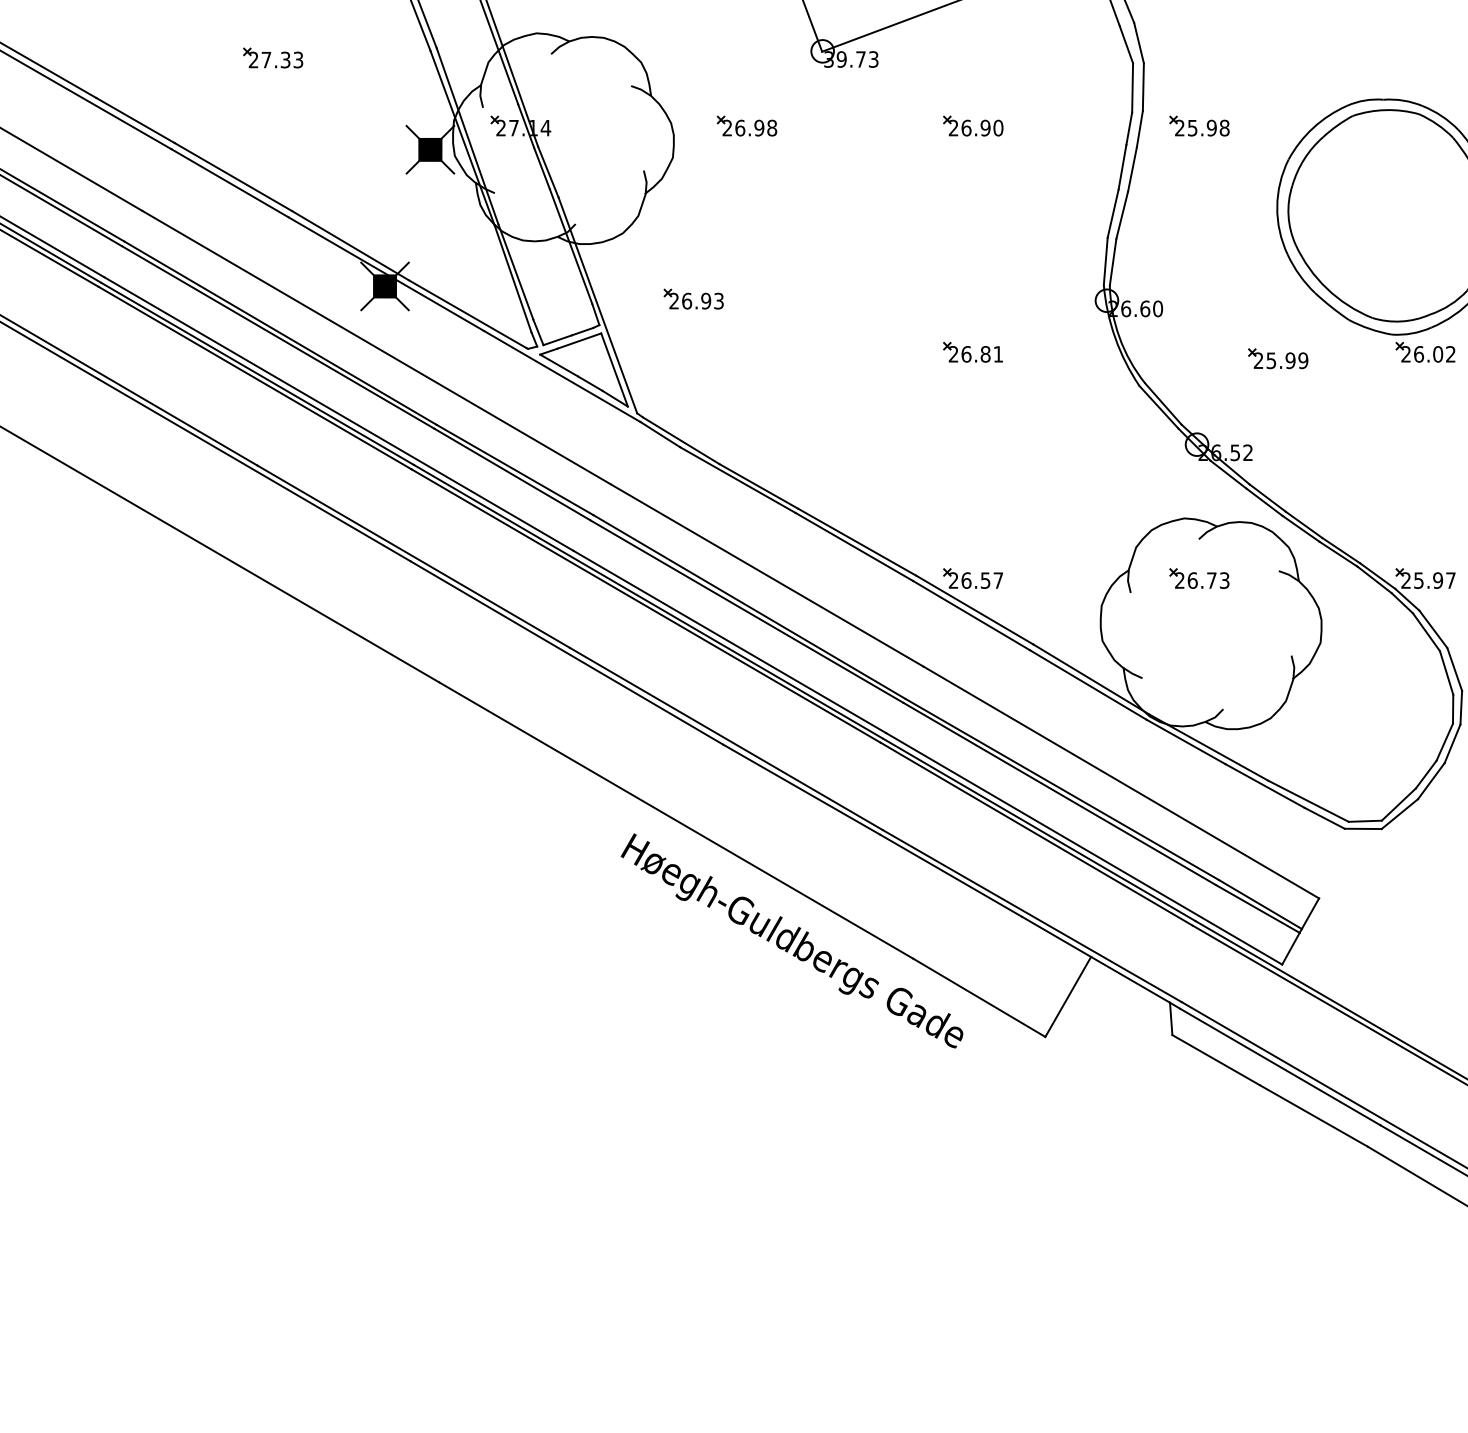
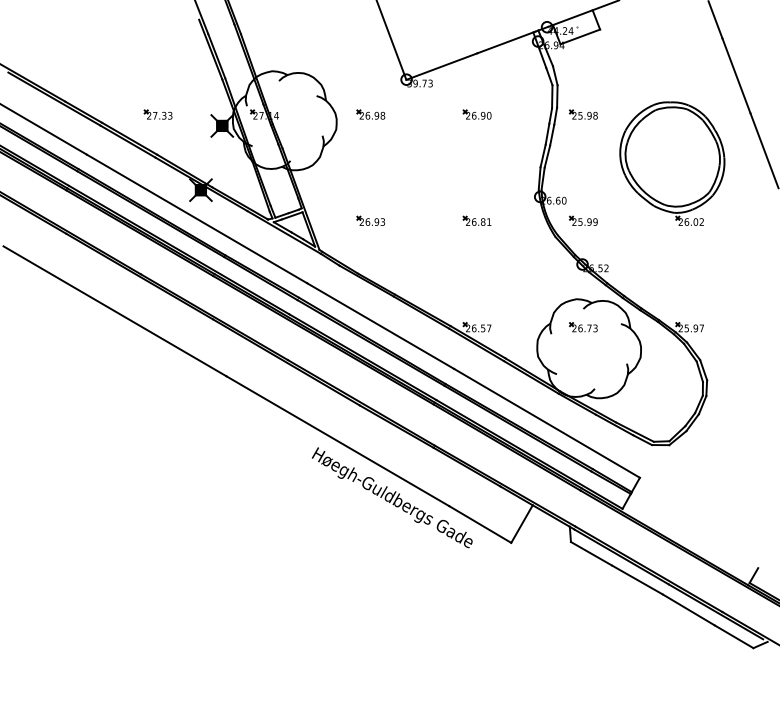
part: (271, 57) -> (157, 114), moved
part: (692, 297) -> (370, 220), moved
part: (1277, 357) -> (583, 220), moved

